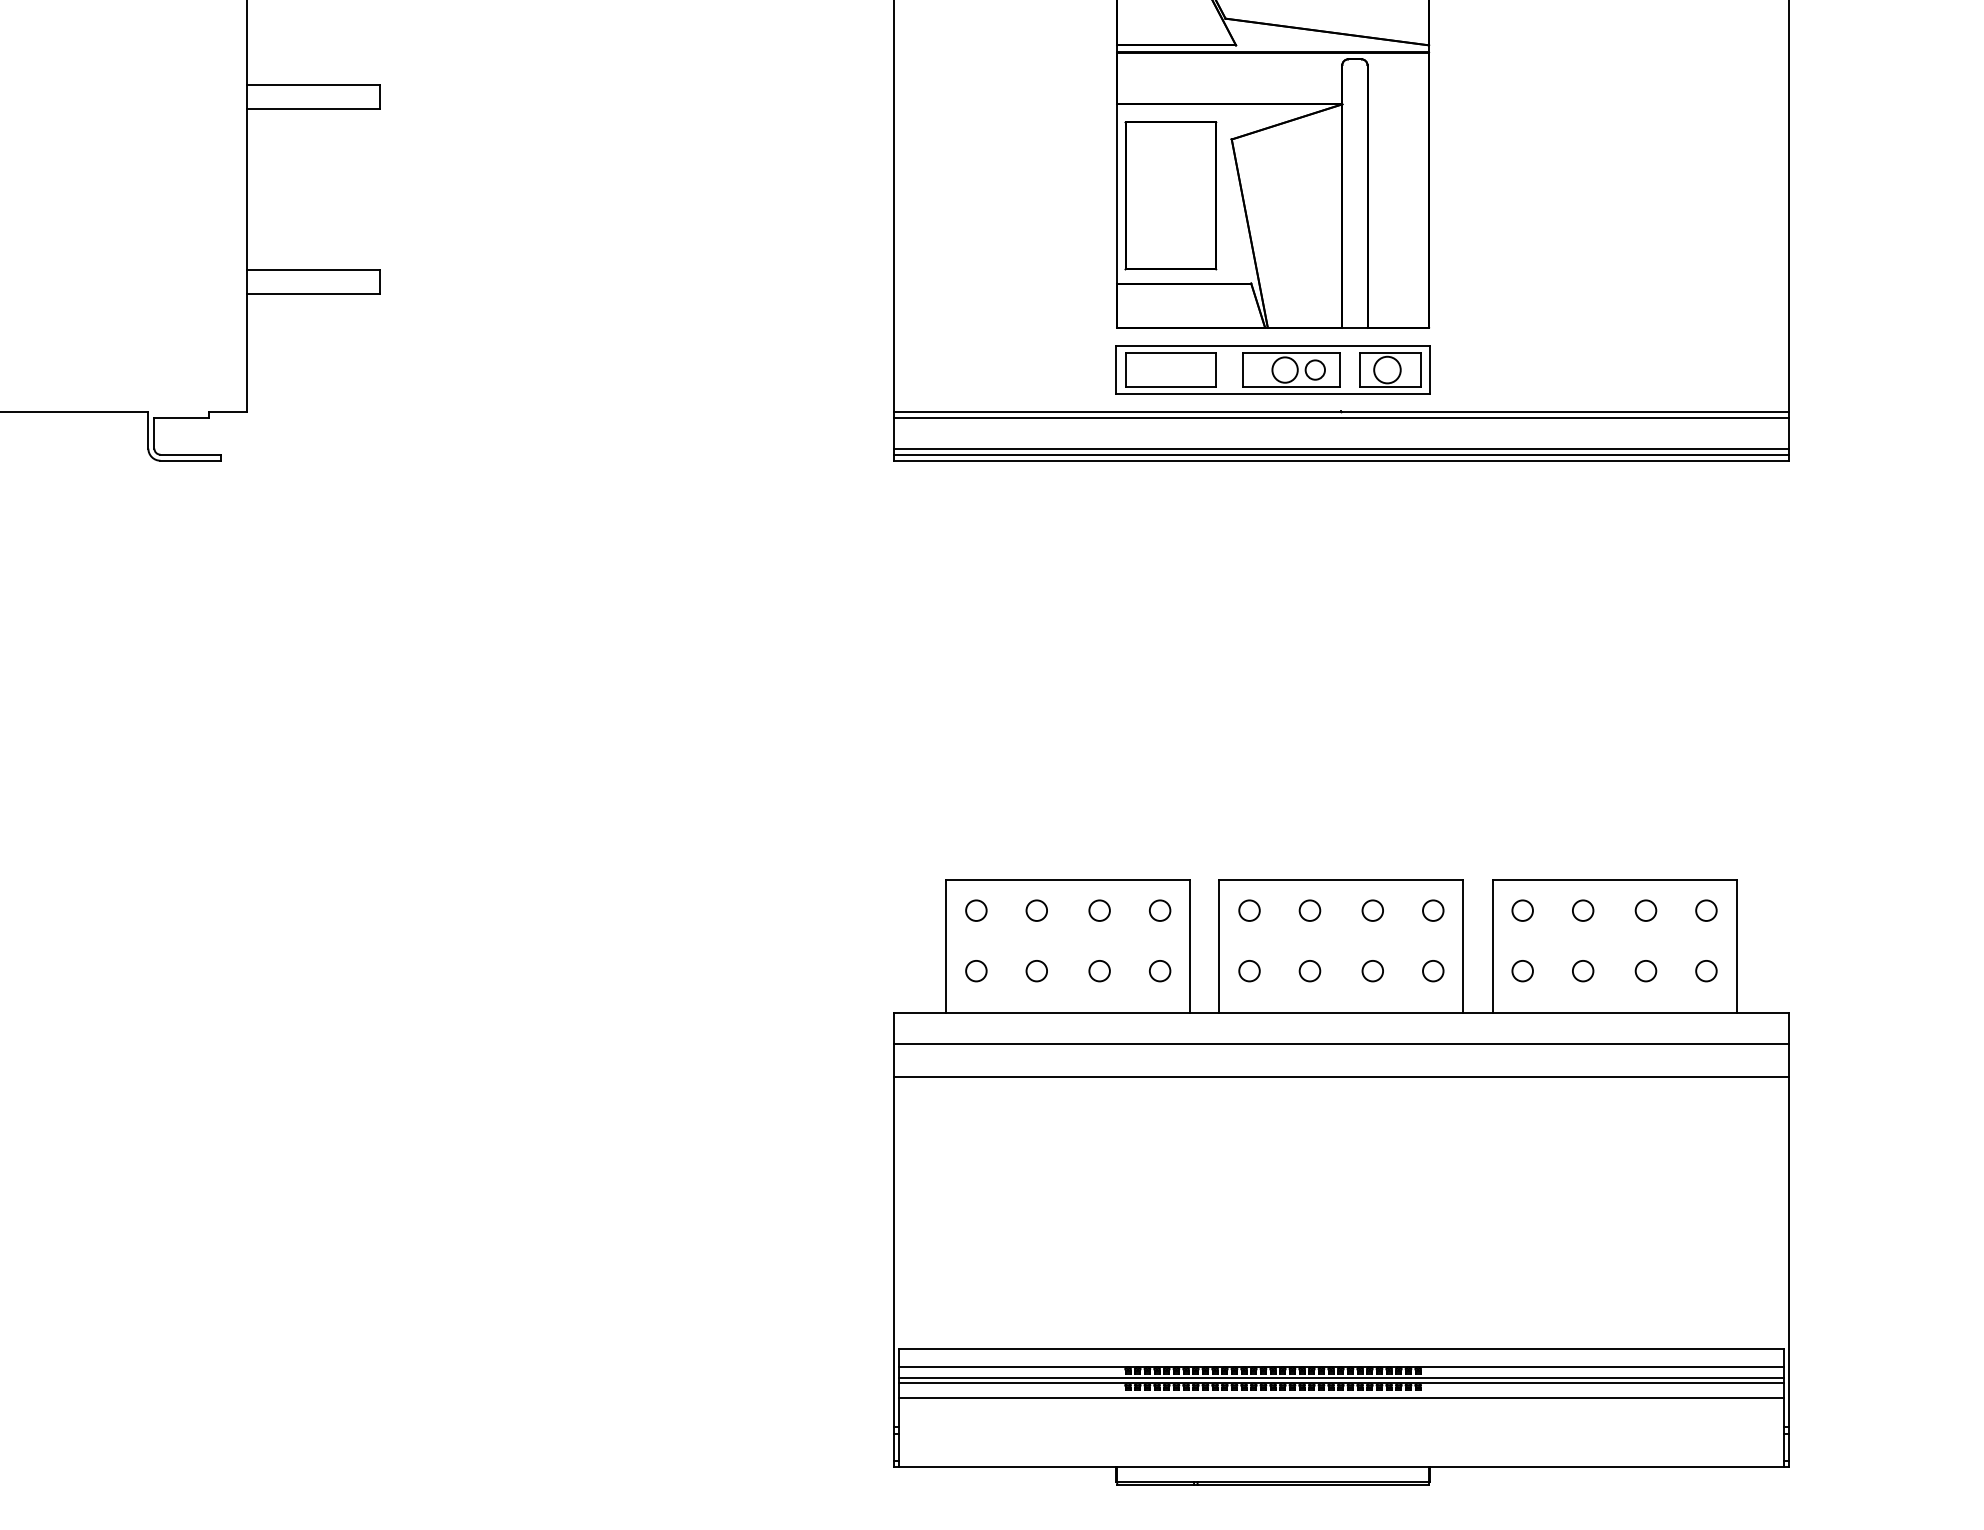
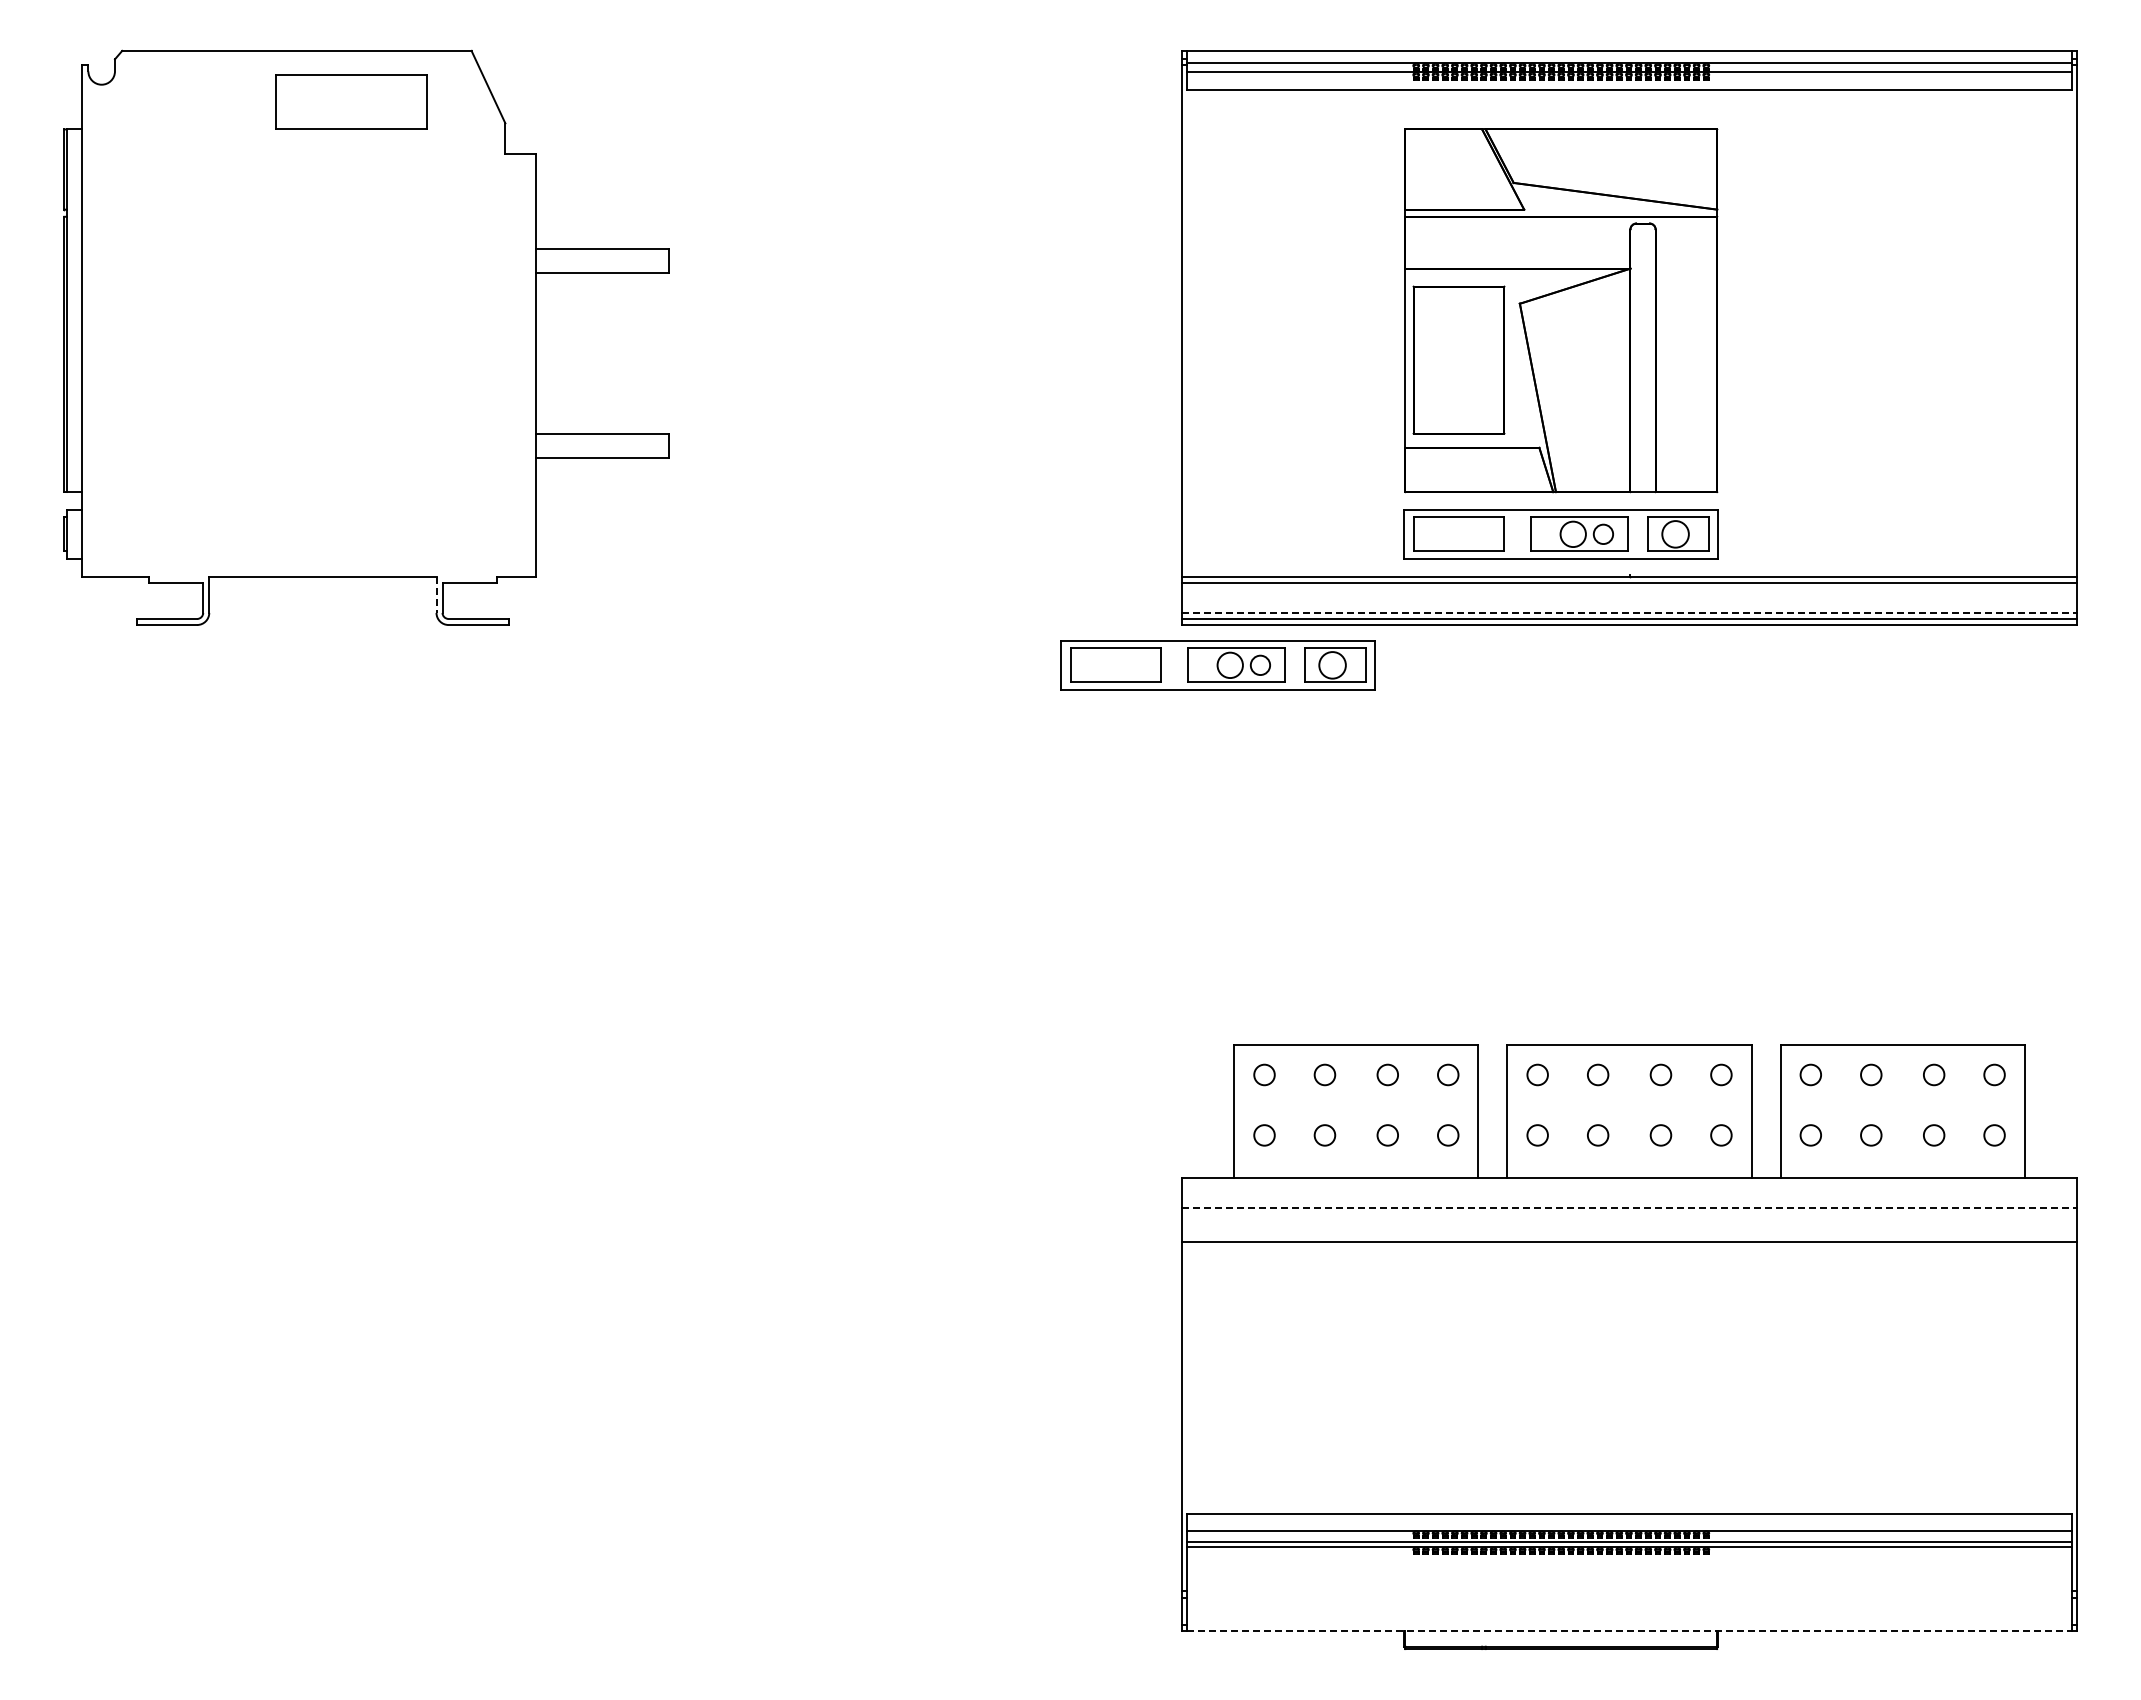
line: (148, 431) -> (436, 595), solid -> dashed
line: (1342, 448) -> (1630, 612), solid -> dashed
part: (929, 501) -> (1217, 665), added
line: (1342, 1043) -> (1630, 1207), solid -> dashed
line: (1341, 1398) -> (1629, 1562), removed
line: (1342, 1466) -> (1630, 1630), solid -> dashed

